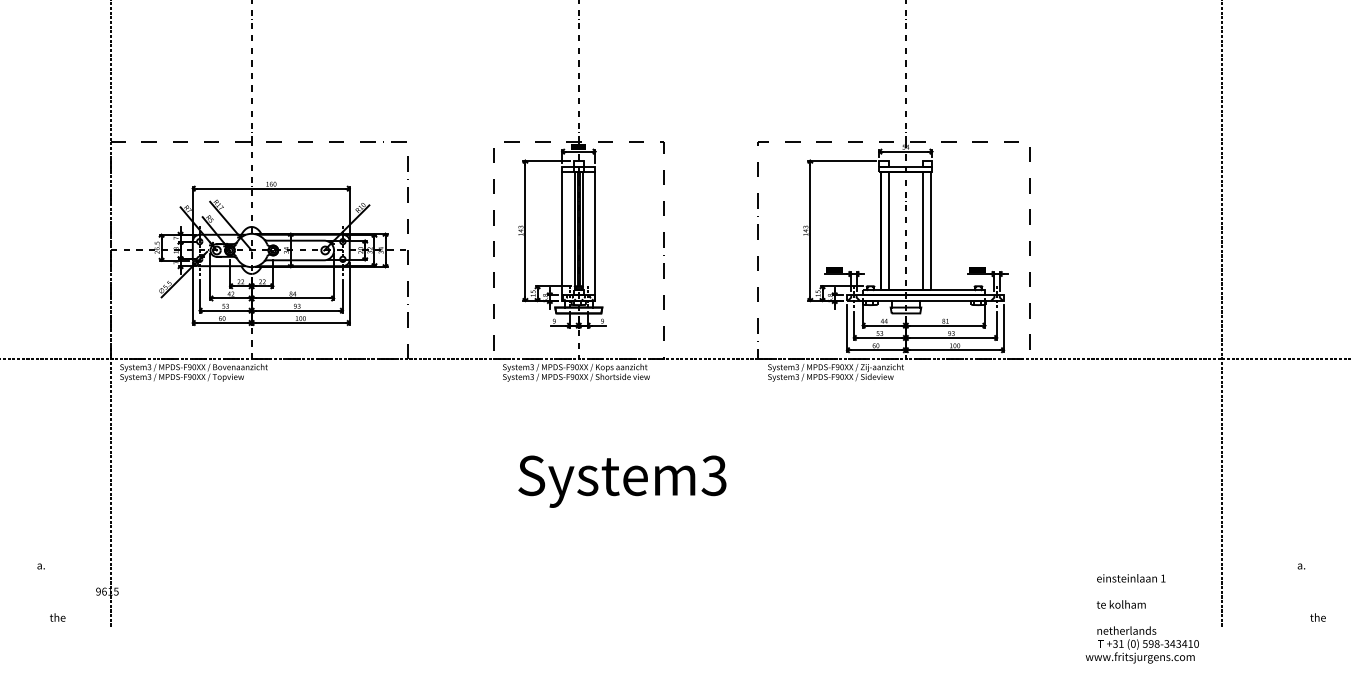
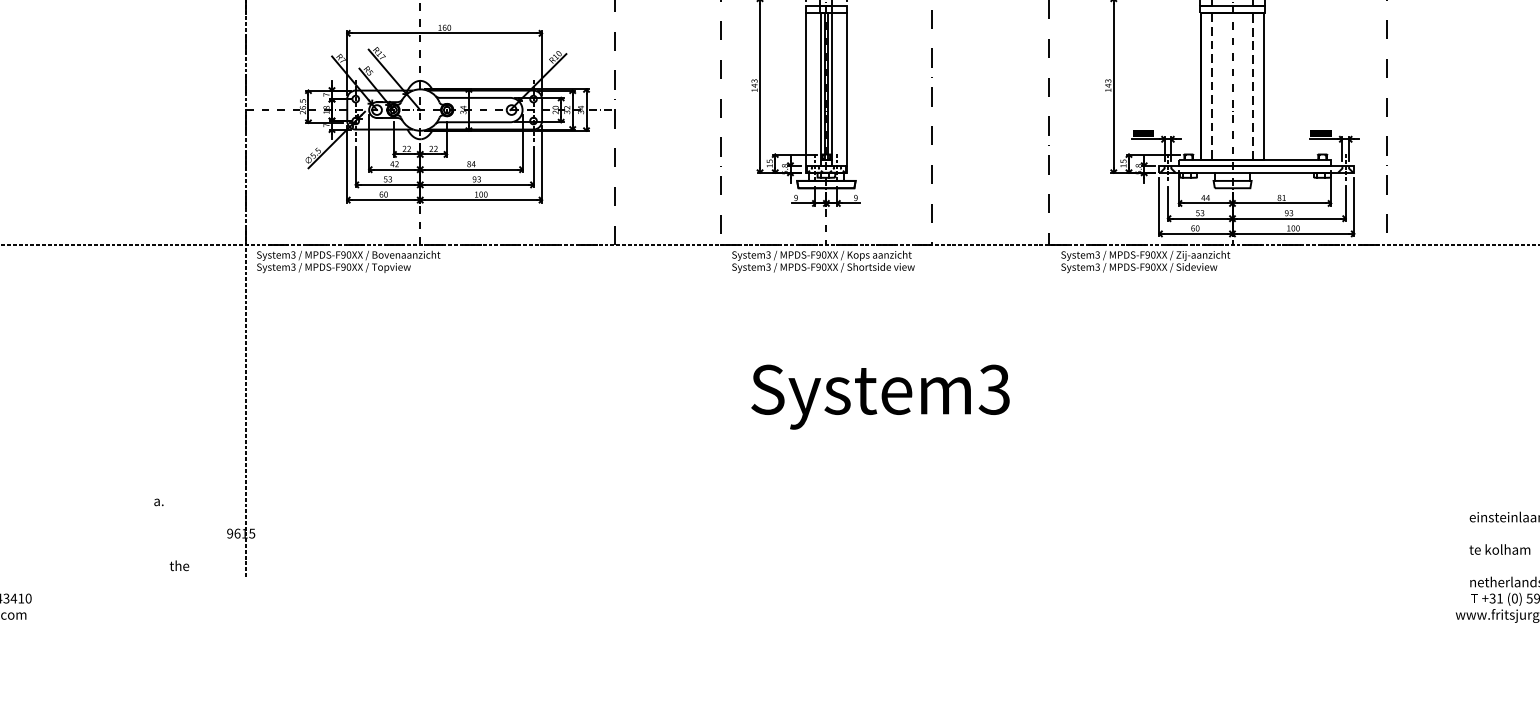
line: (889, 231) -> (1212, 86), solid -> dashed
line: (922, 231) -> (1253, 86), solid -> dashed

